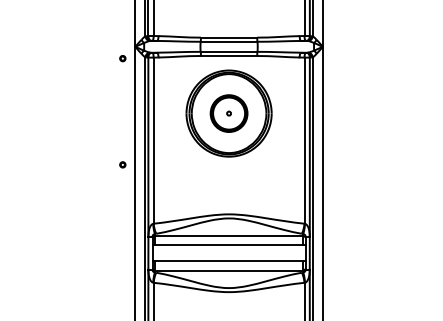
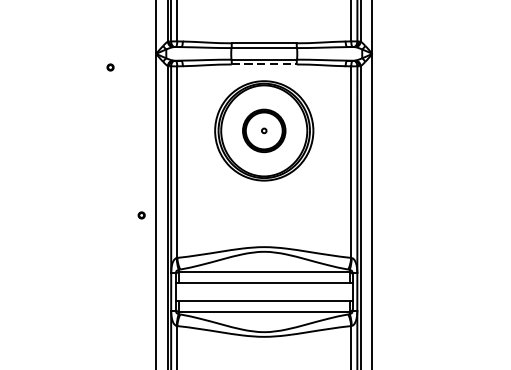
line: (229, 56) -> (264, 65), solid -> dashed
part: (122, 58) -> (110, 67), moved
part: (122, 164) -> (141, 214), moved

